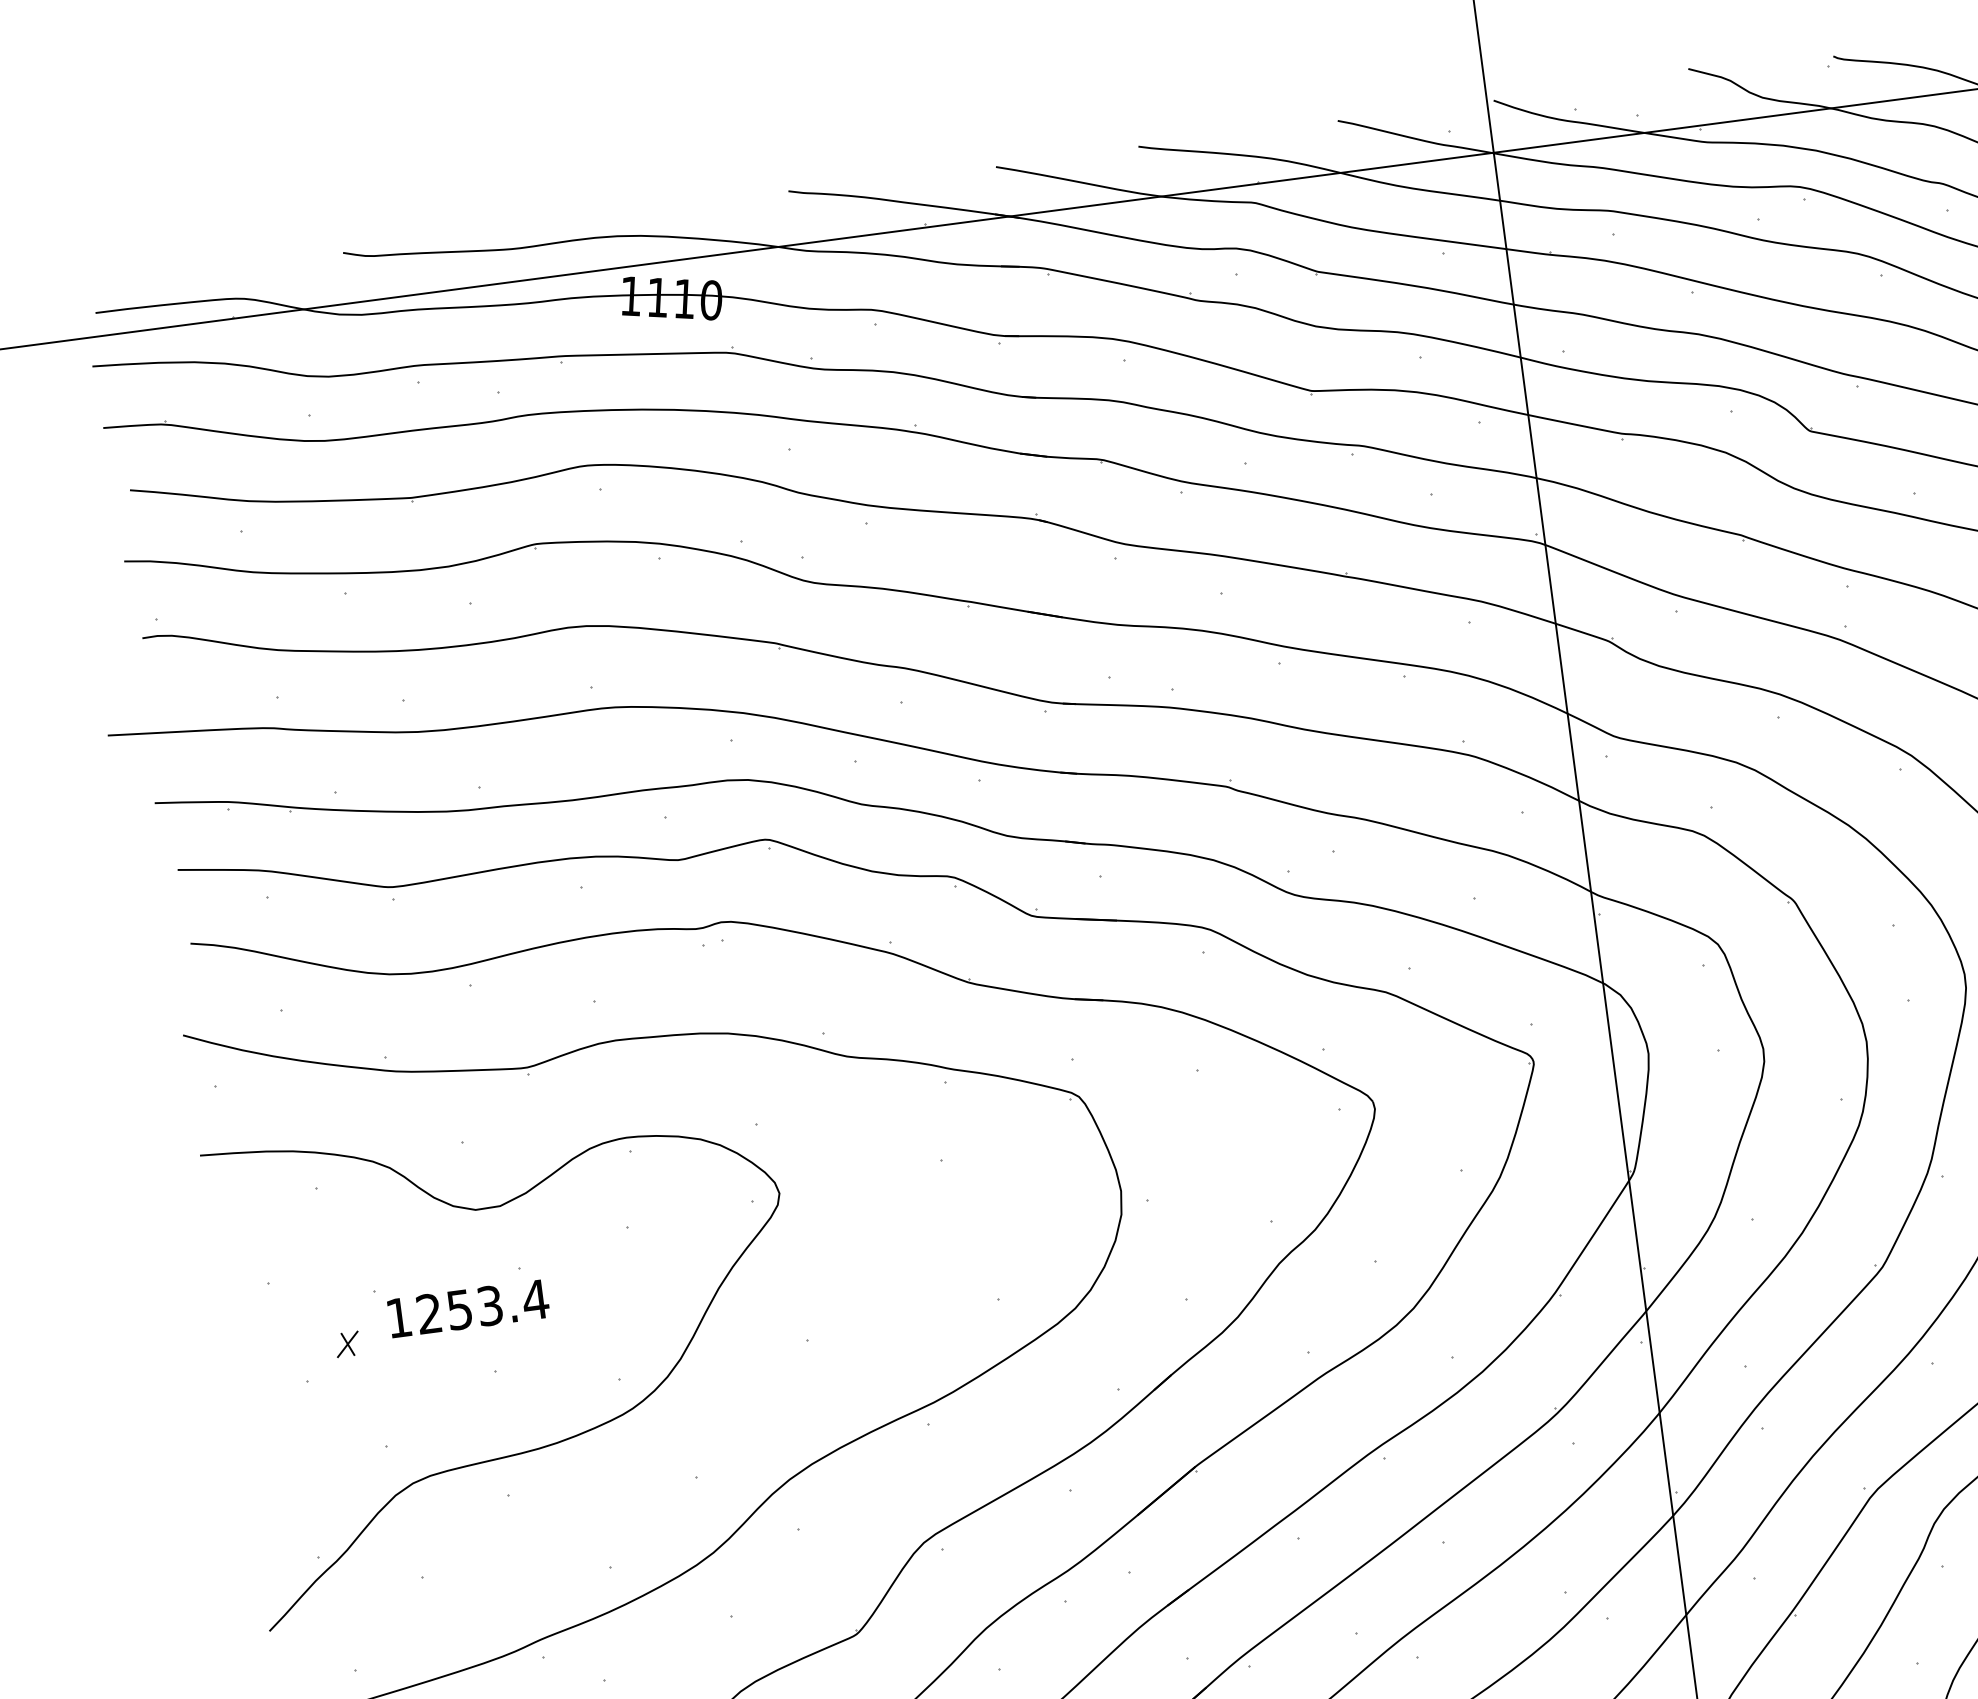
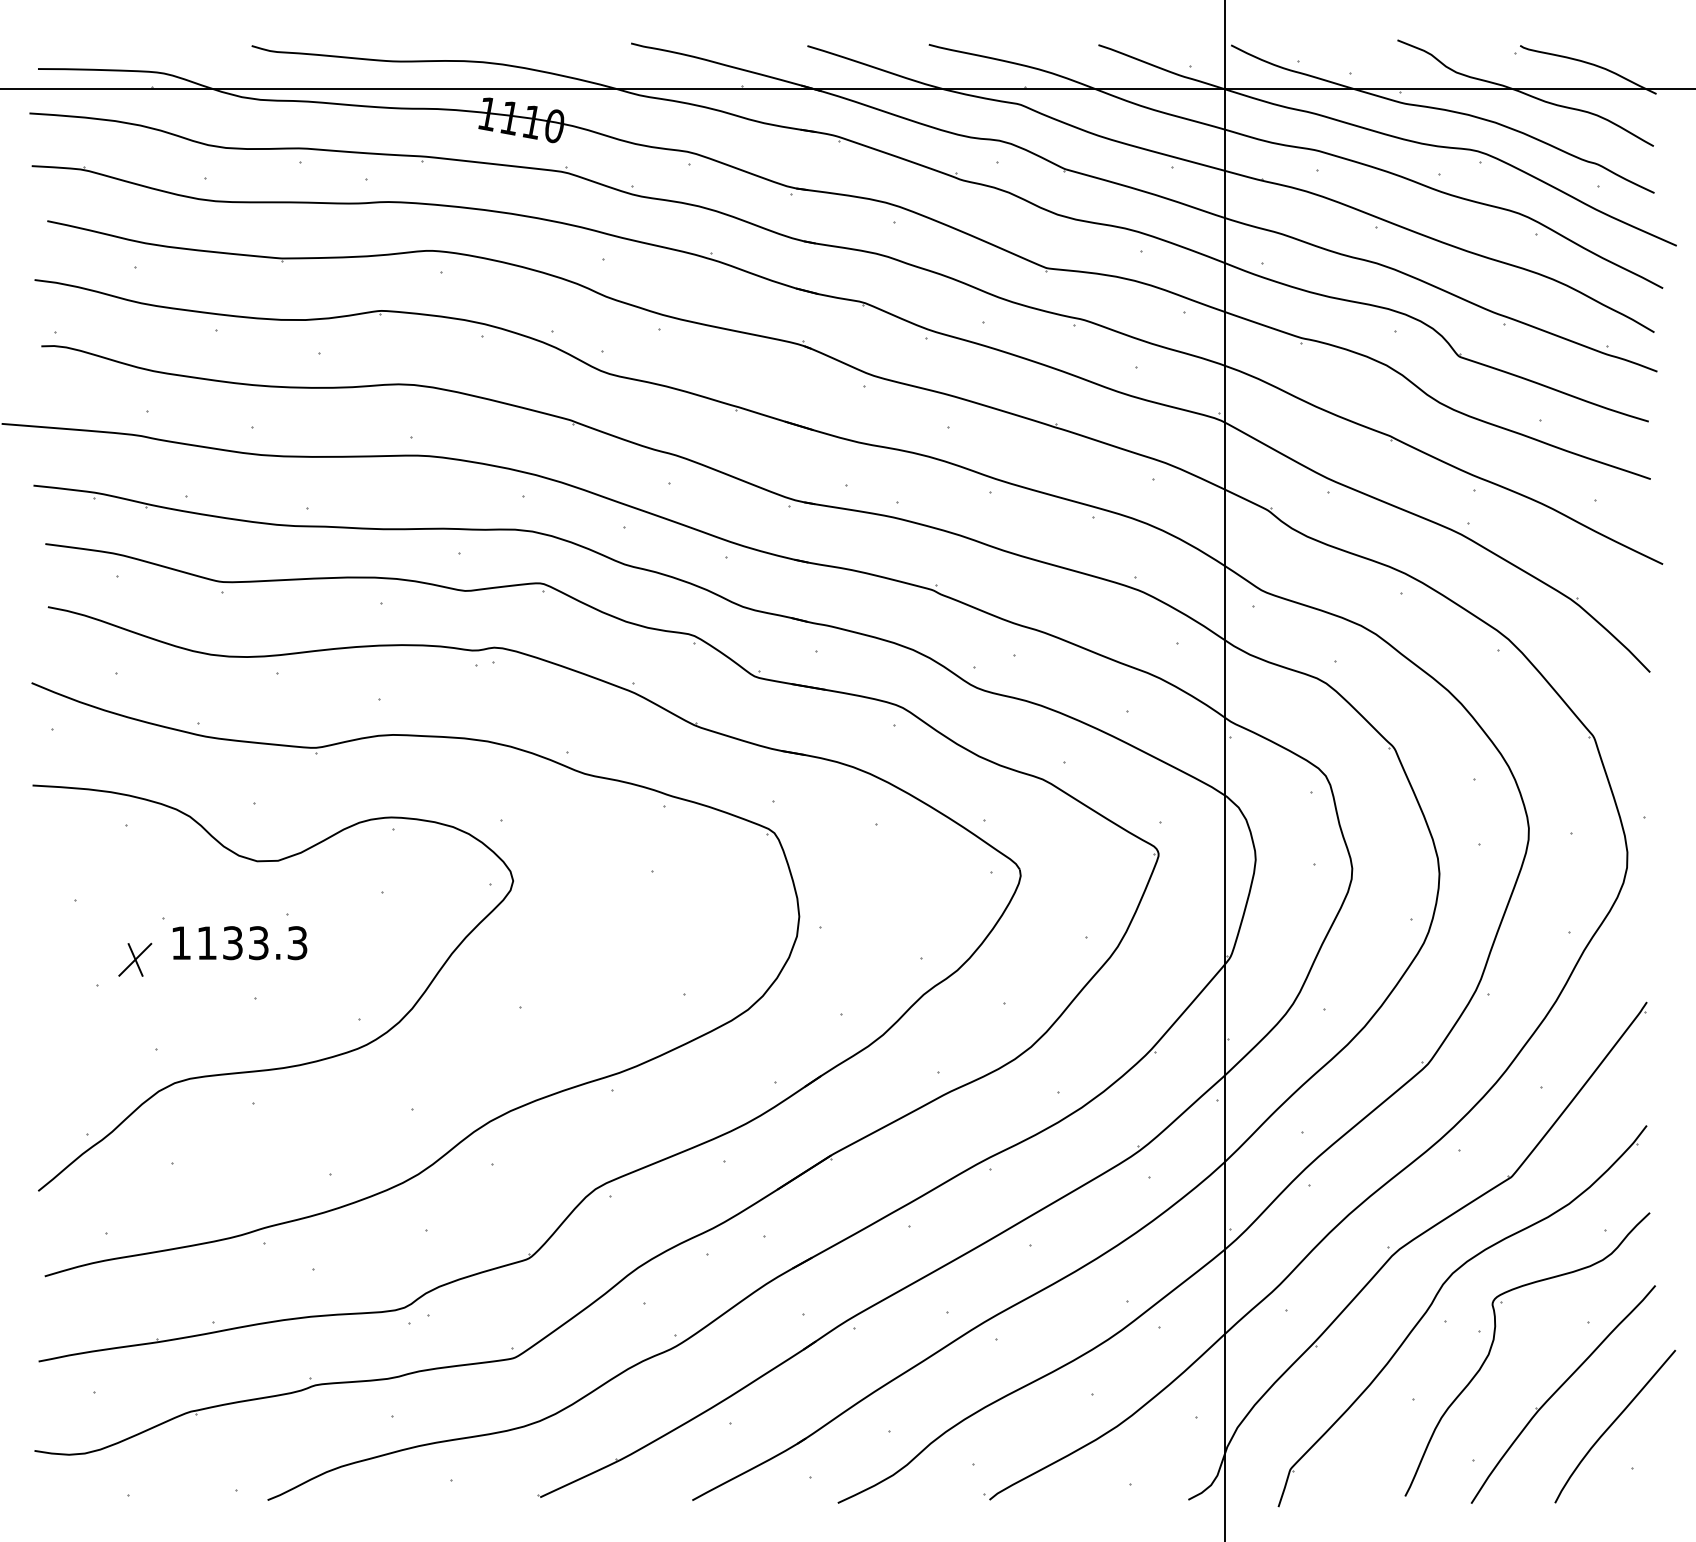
text: (482, 1307) -> (252, 943), 1253.4 -> 1133.3
part: (347, 1344) -> (135, 959), size x1.67

